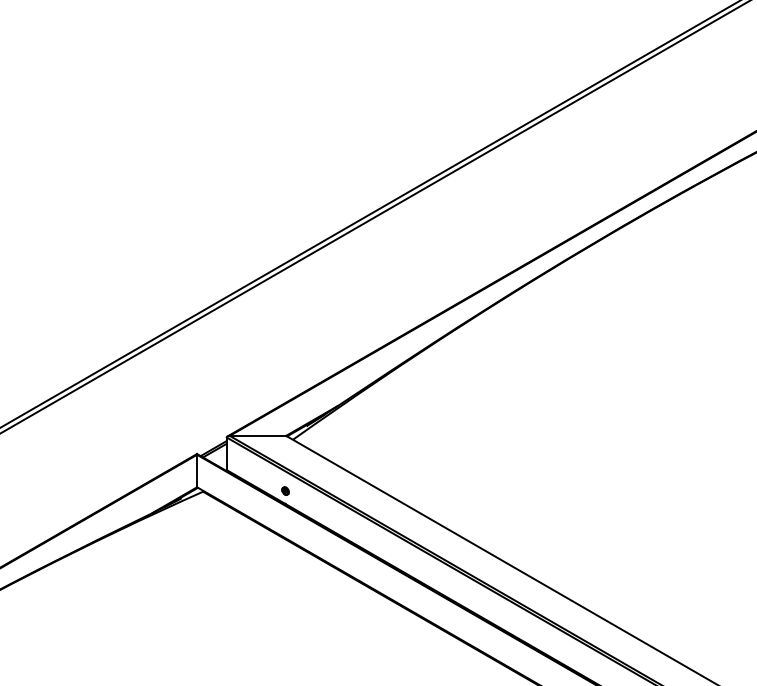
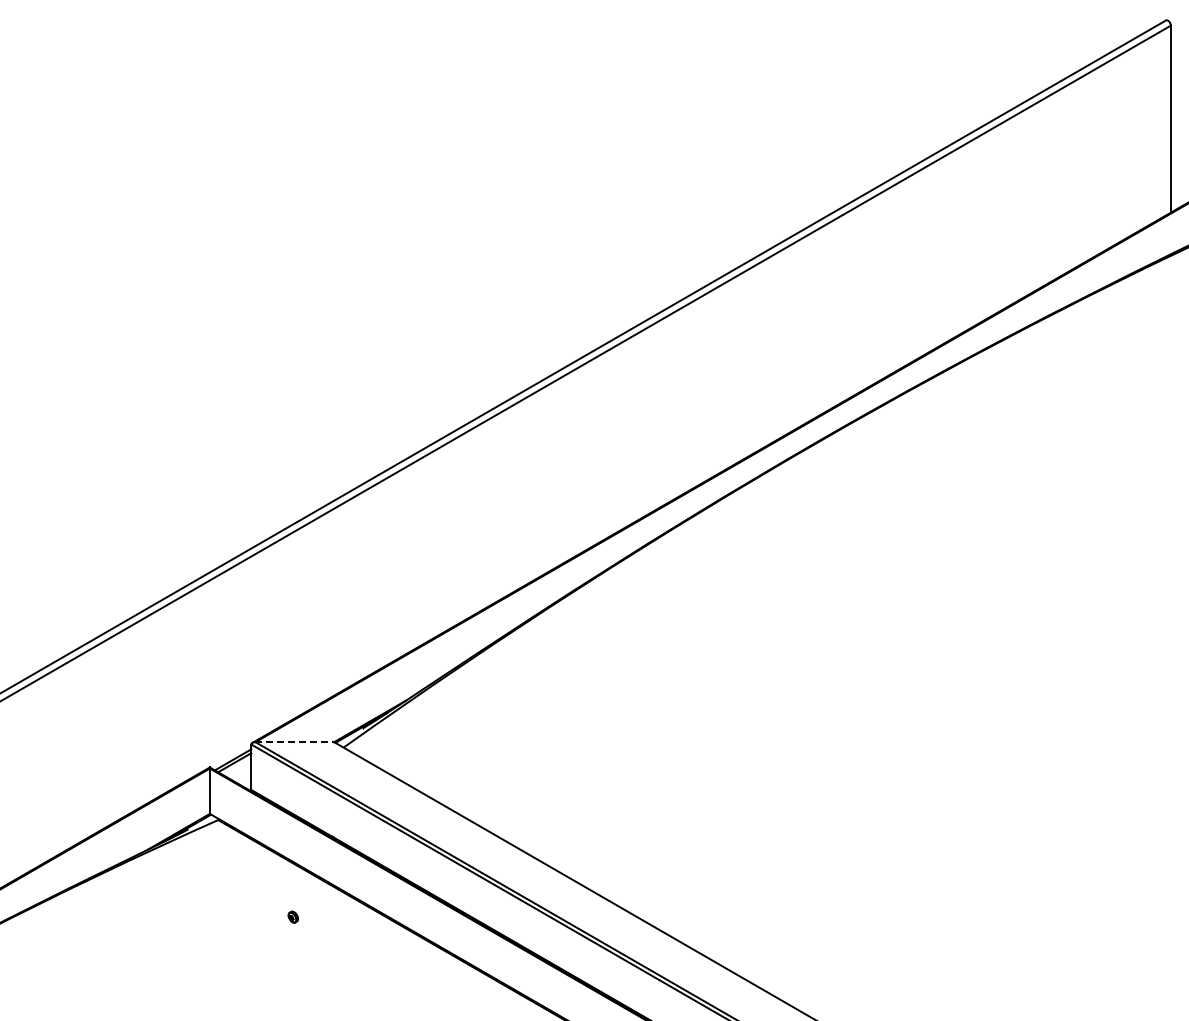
line: (258, 436) -> (295, 742), solid -> dashed
part: (285, 490) -> (292, 916), moved

